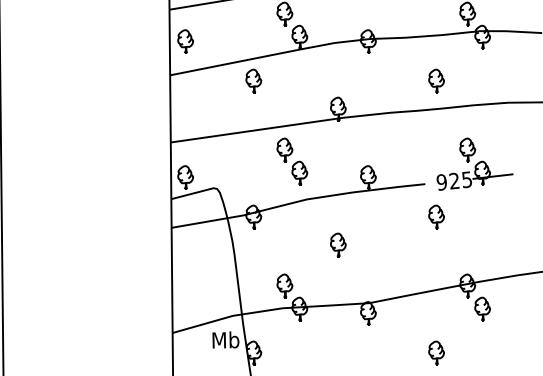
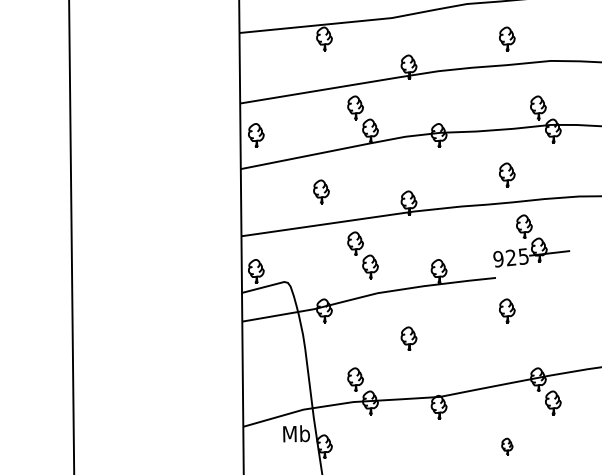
part: (253, 80) -> (321, 191), moved
part: (474, 163) -> (531, 240), moved
part: (436, 352) -> (507, 446), size x0.7

